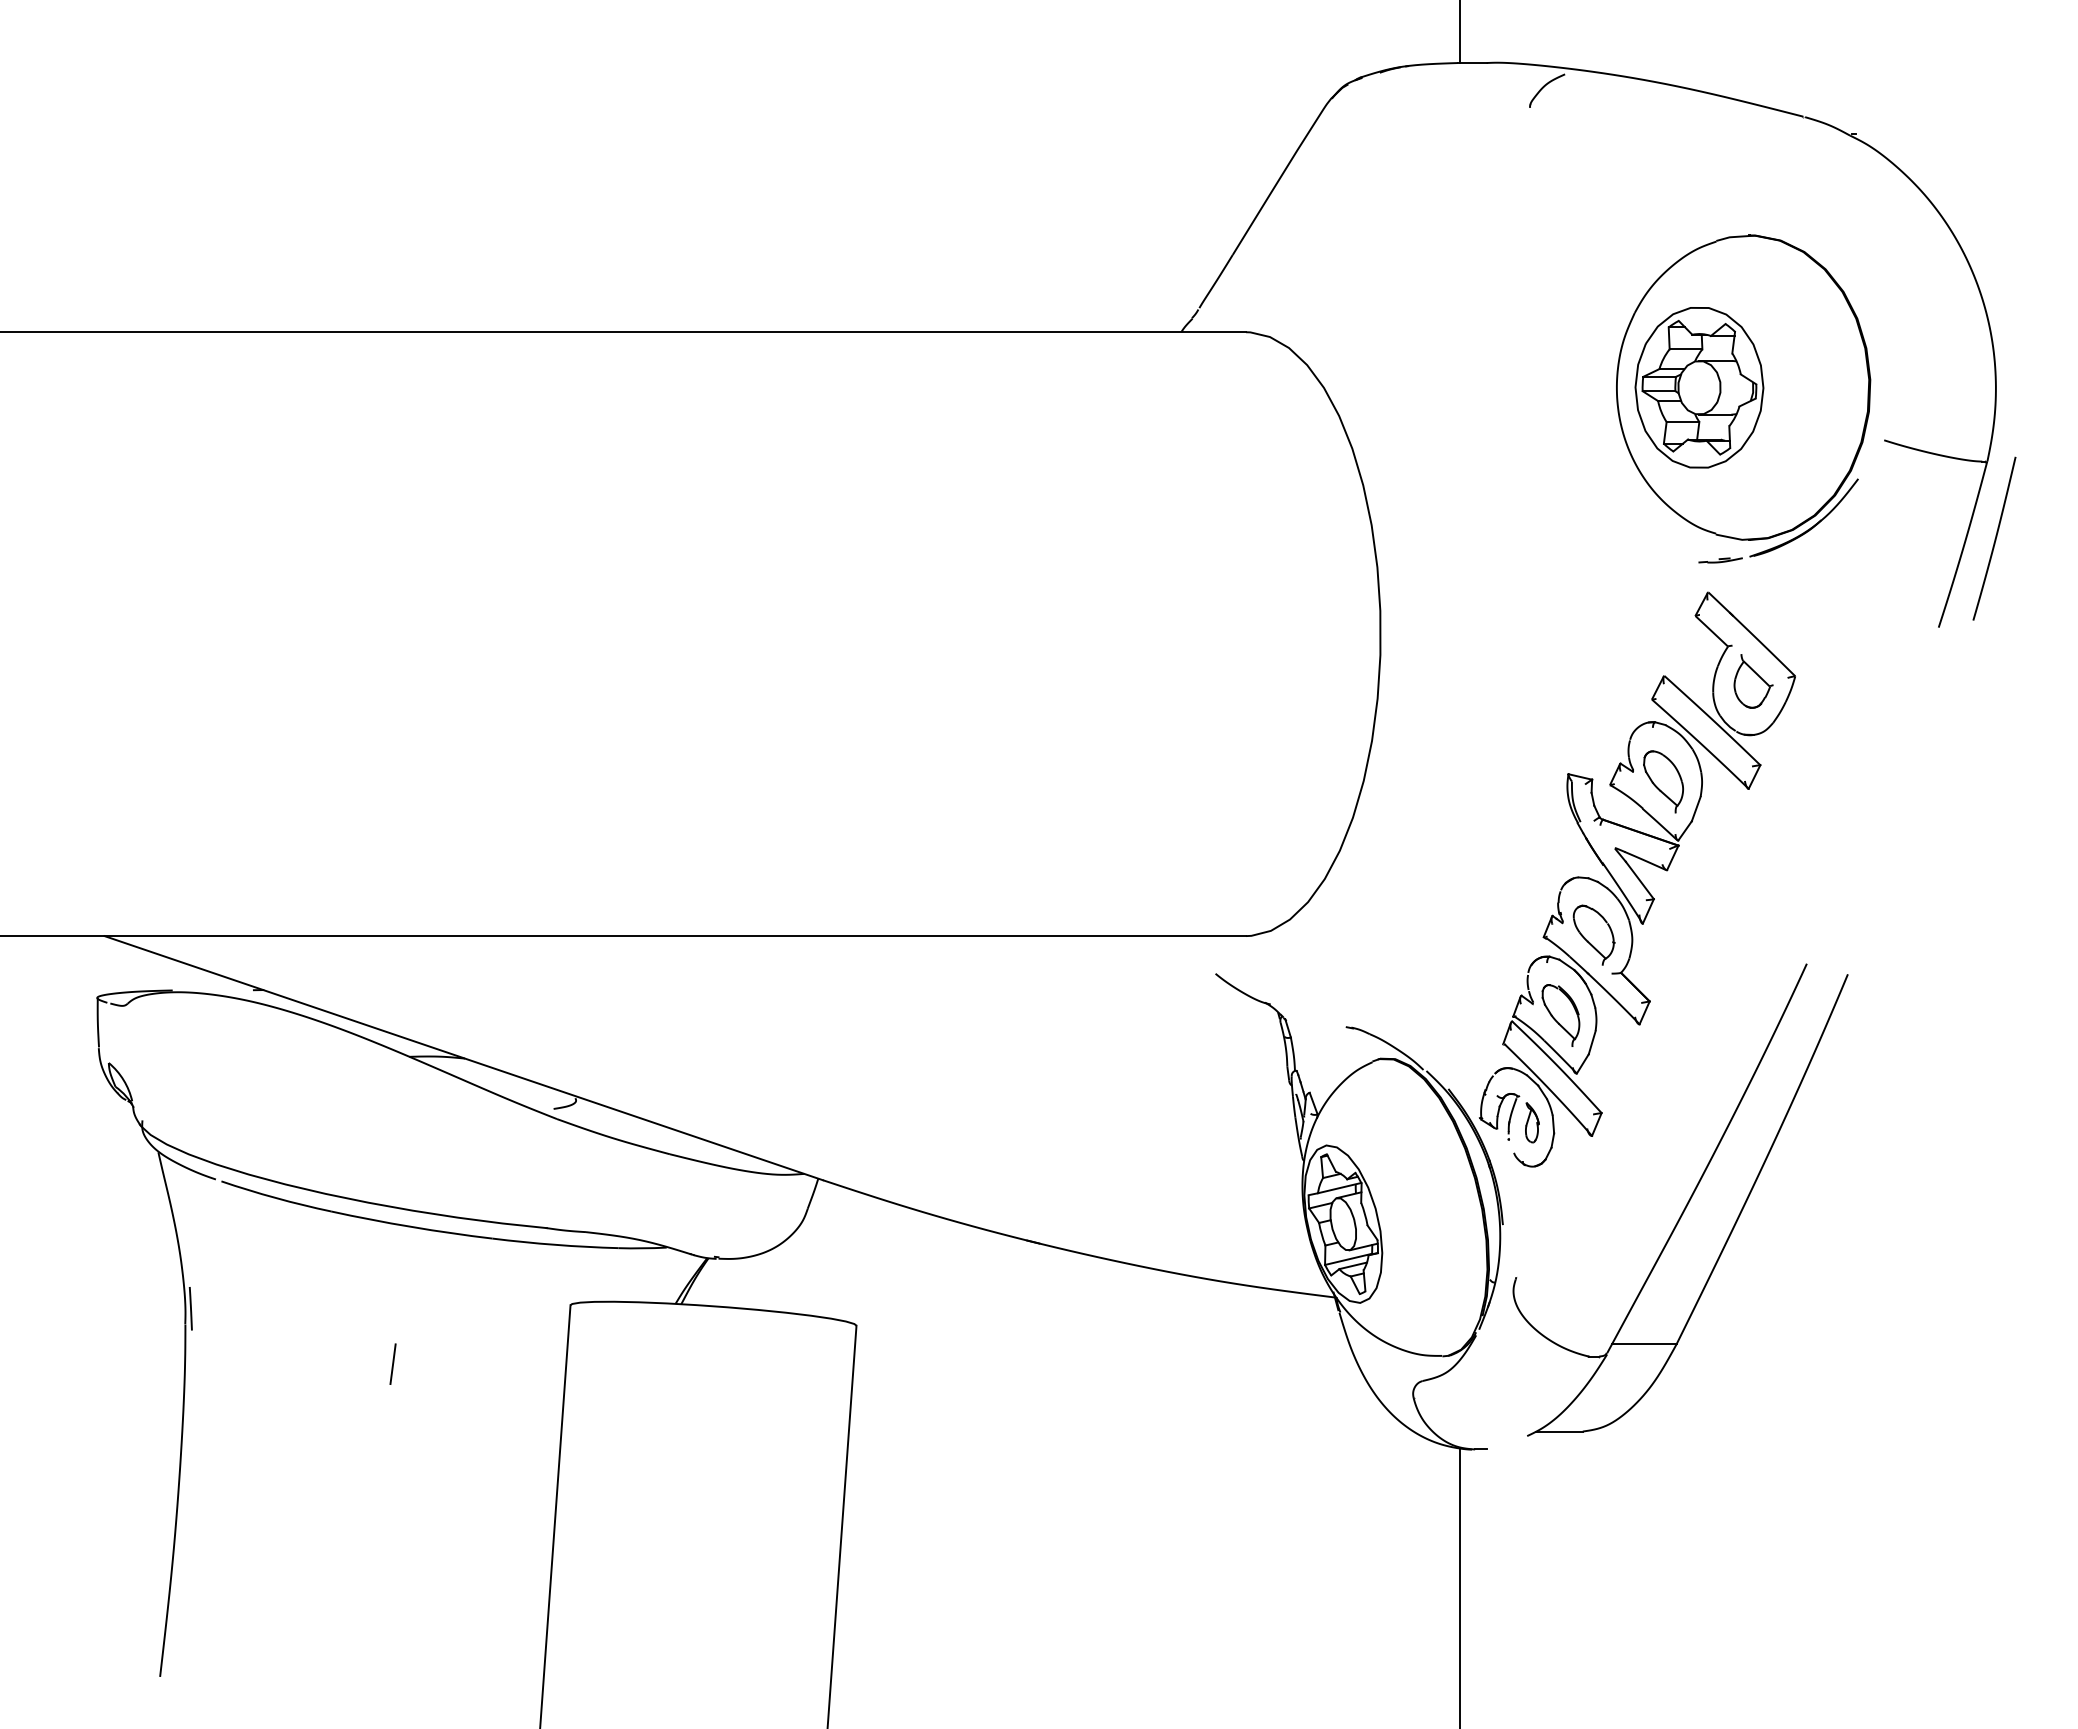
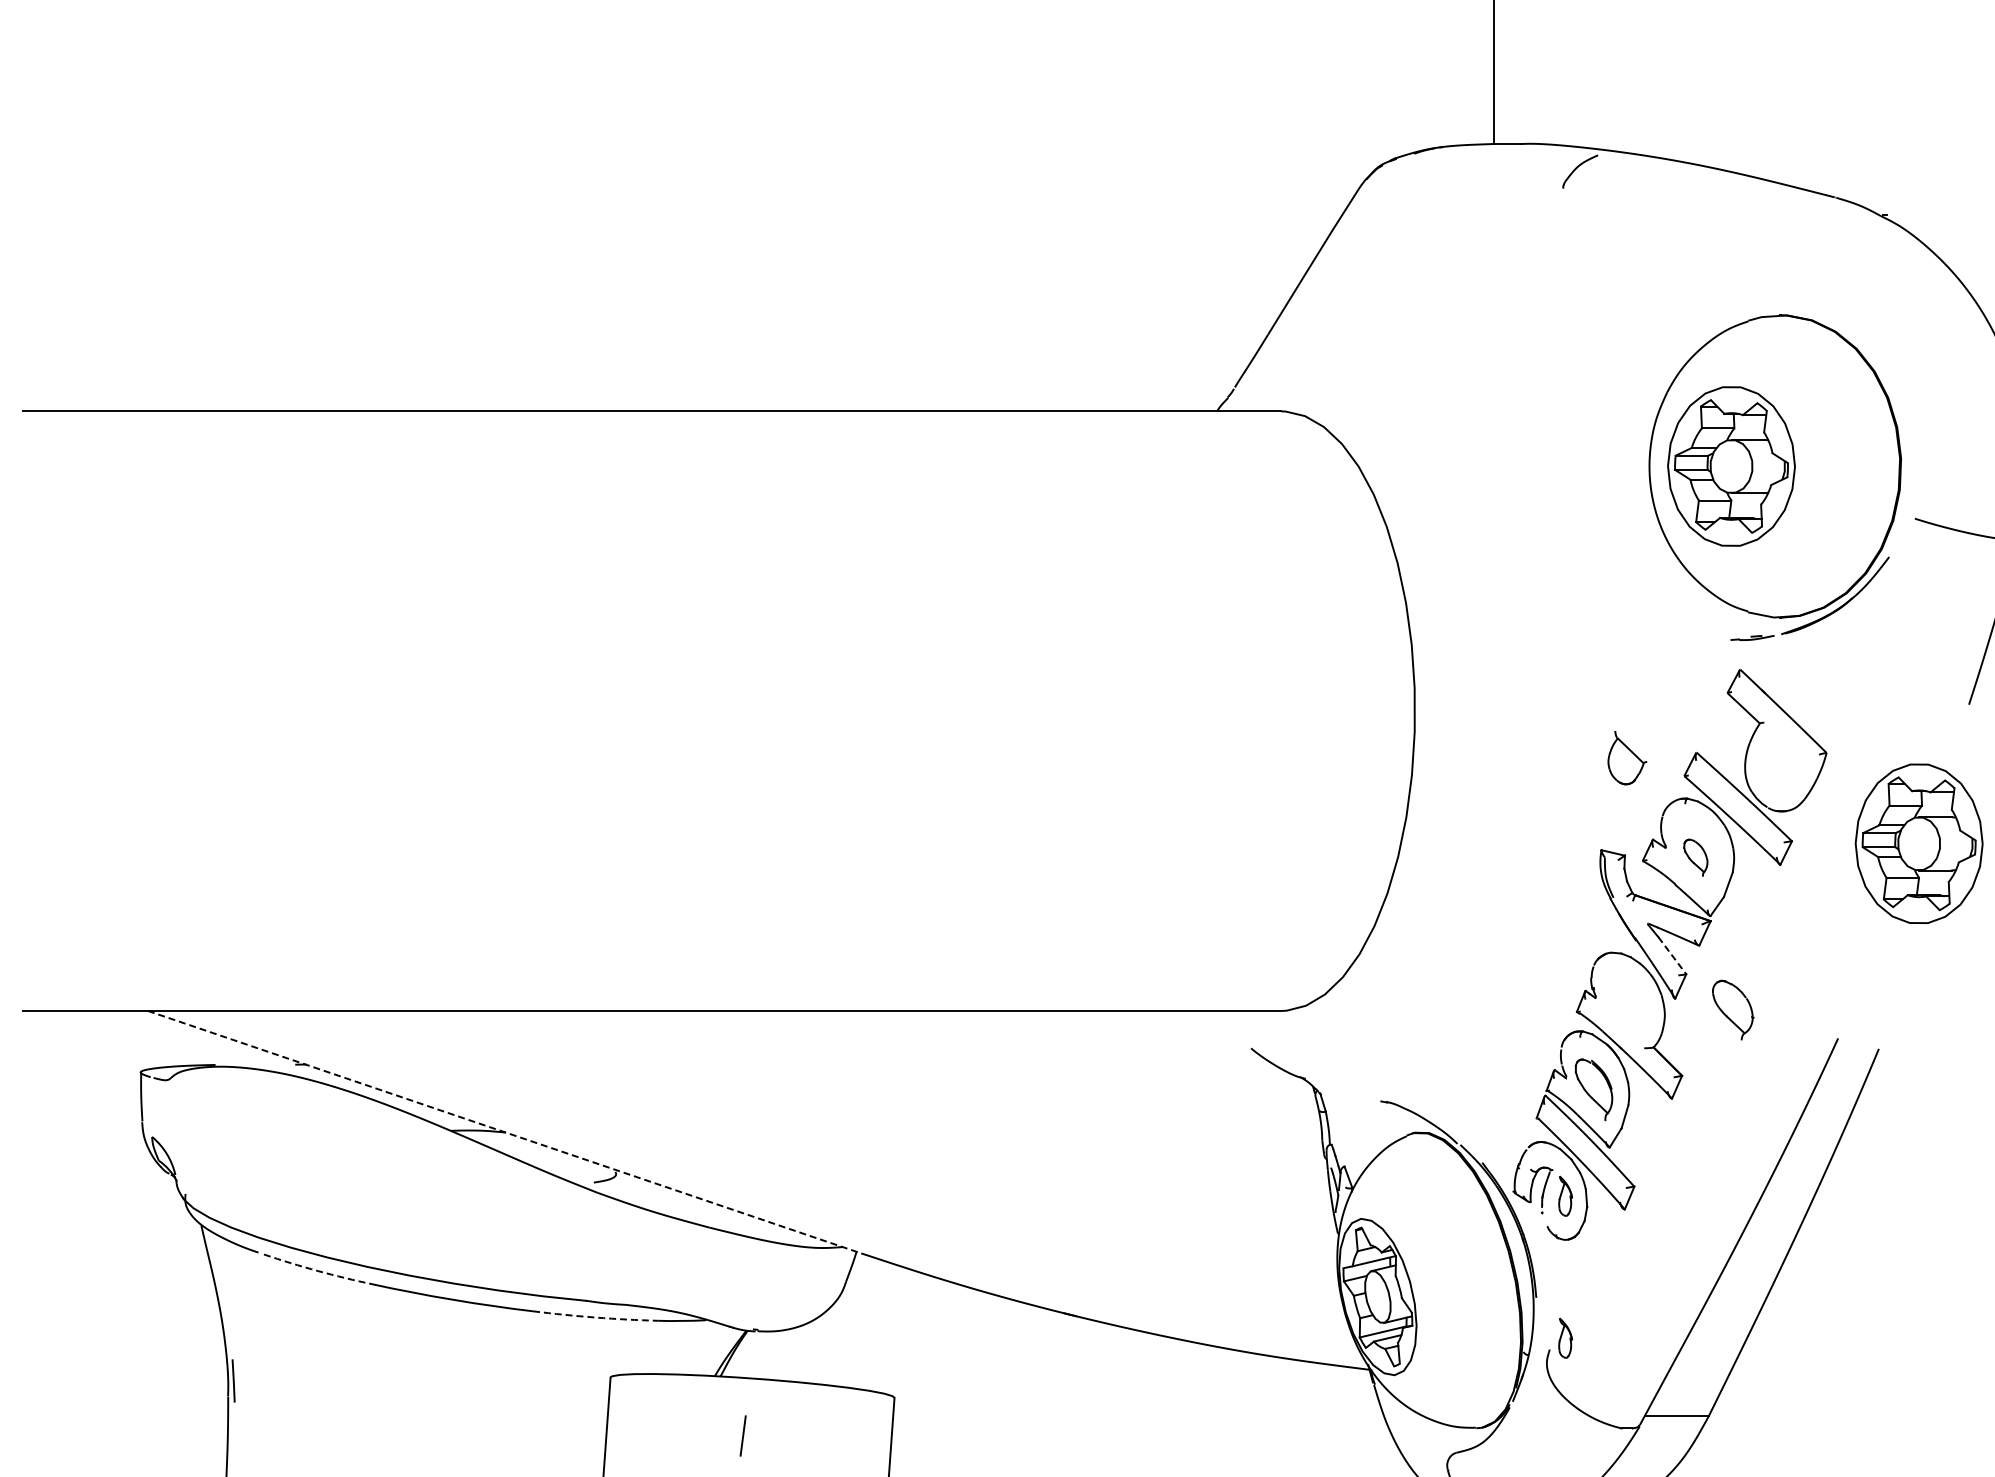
part: (1753, 681) -> (1627, 758), moved
part: (1888, 767) -> (1919, 843), added
part: (1663, 781) -> (1695, 857), size x0.6
line: (1640, 880) -> (1672, 955), solid -> dashed
part: (1593, 934) -> (1732, 1009), moved
line: (464, 1058) -> (505, 1132), solid -> dashed
arc: (275, 1198) -> (317, 1271), solid -> dashed
arc: (555, 1244) -> (595, 1317), solid -> dashed
part: (1532, 1265) -> (1565, 1338), added
line: (392, 1363) -> (742, 1435), moved

